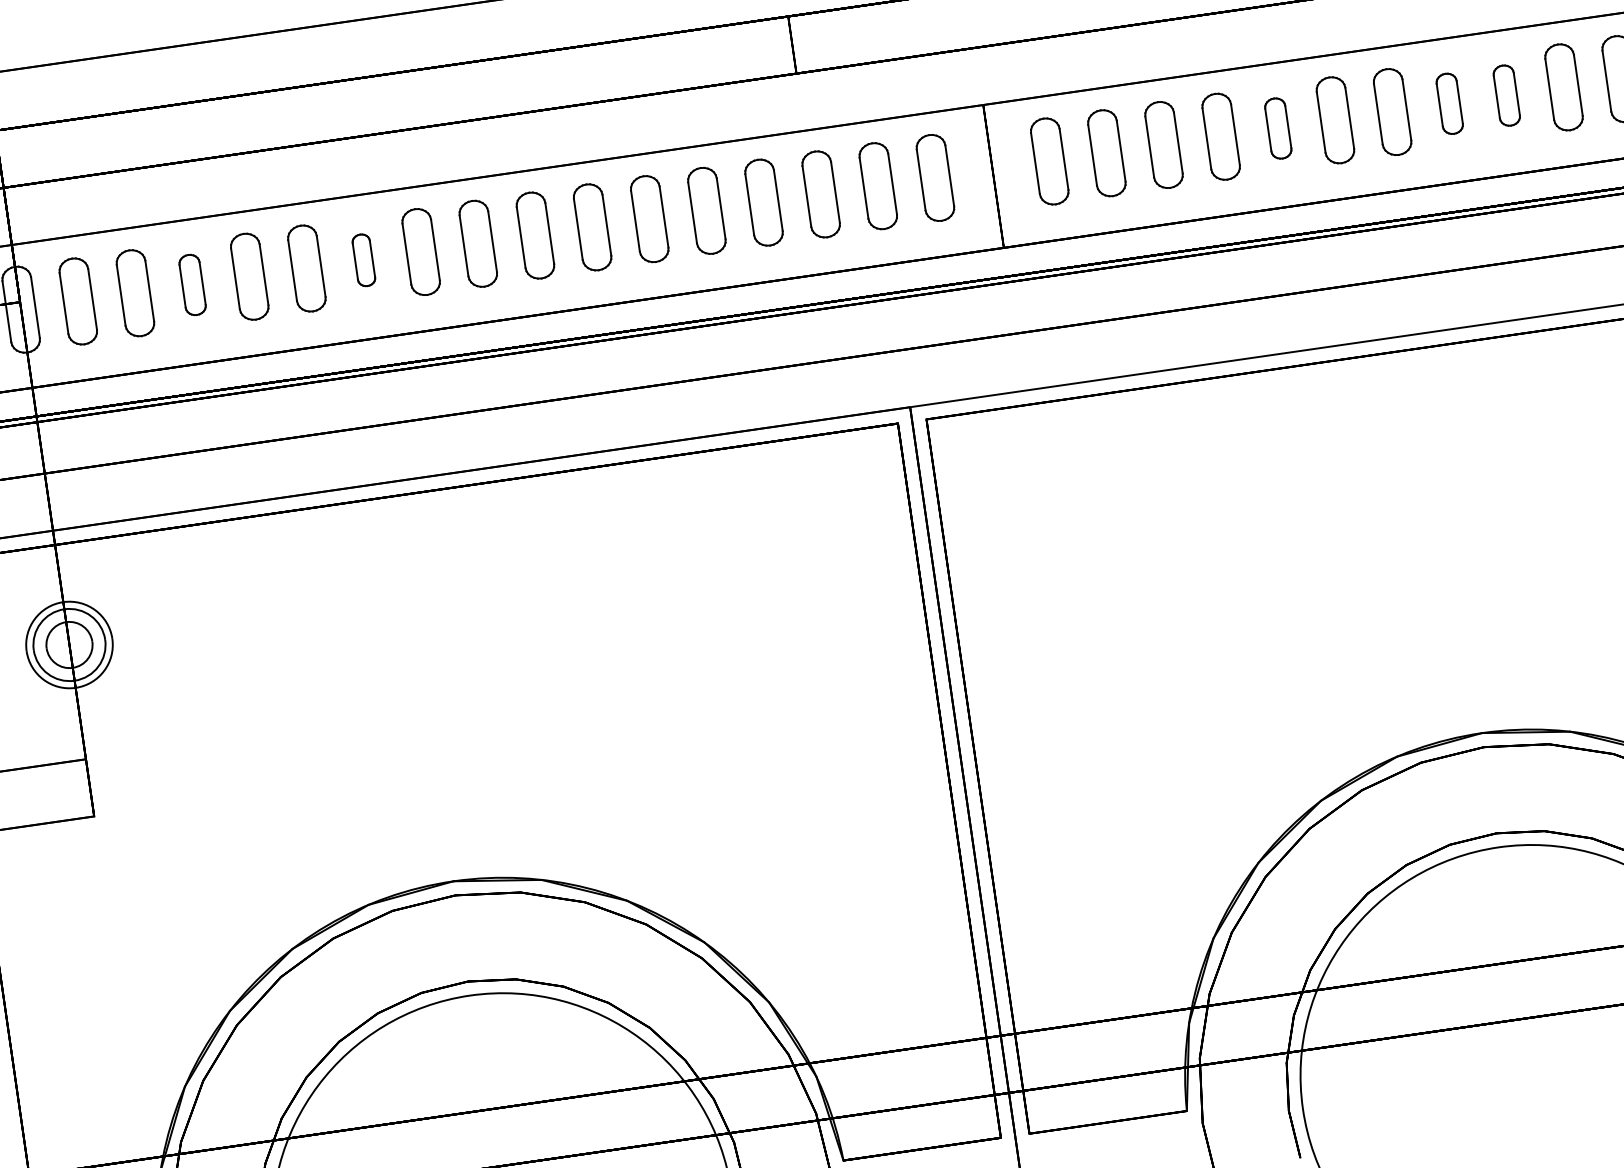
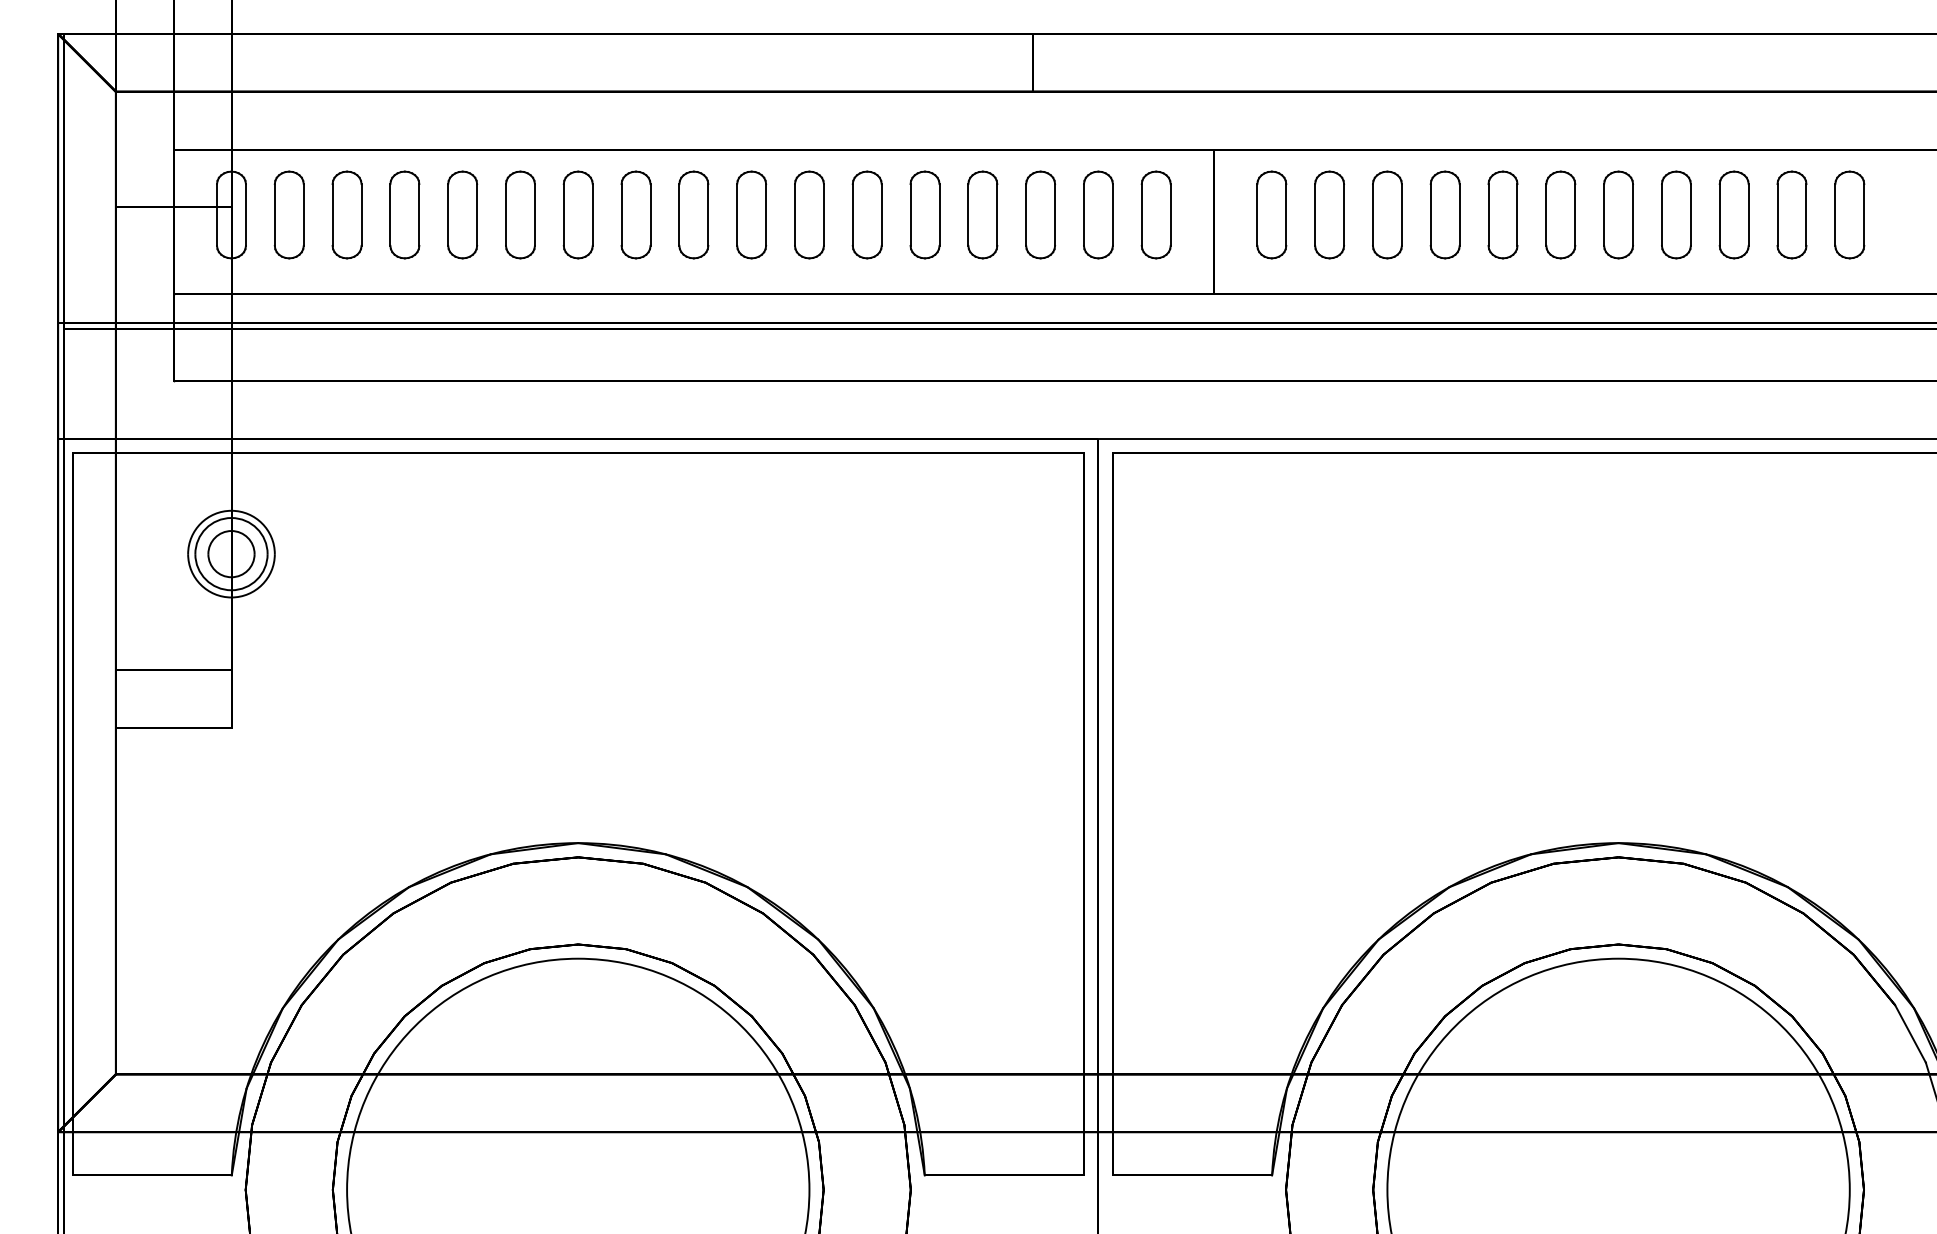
part: (1506, 95) -> (1733, 214), size x1.43
part: (1449, 103) -> (1676, 214), size x1.43
part: (1277, 128) -> (1502, 214), size x1.43
part: (363, 259) -> (577, 214), size x1.67
part: (192, 284) -> (404, 214), size x1.43

